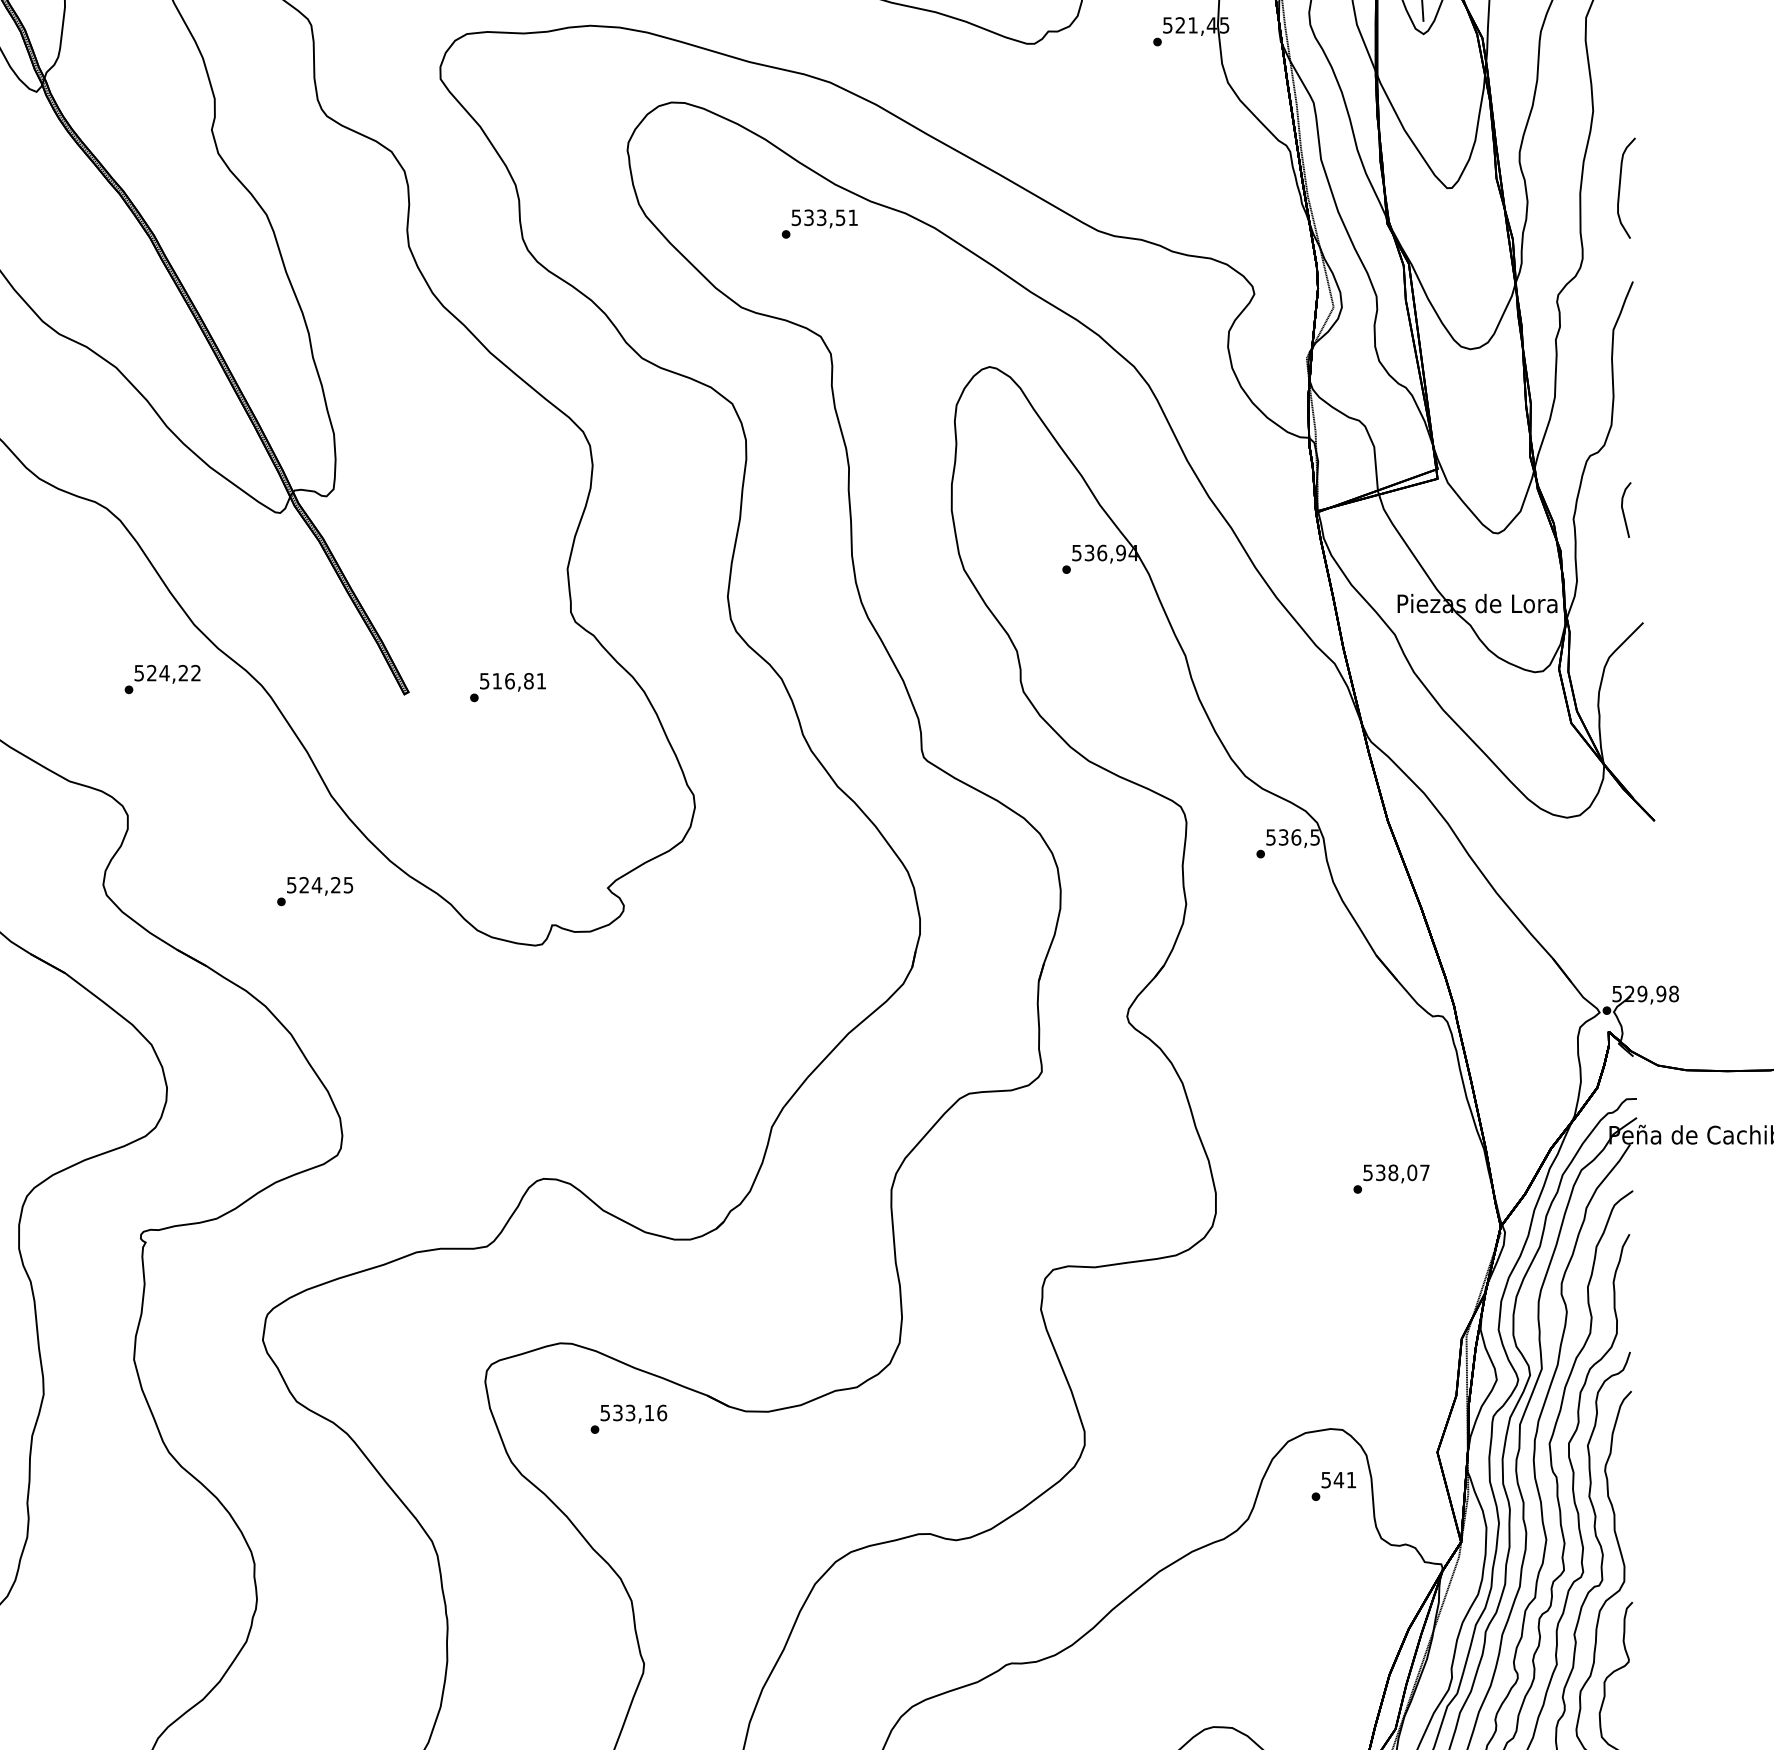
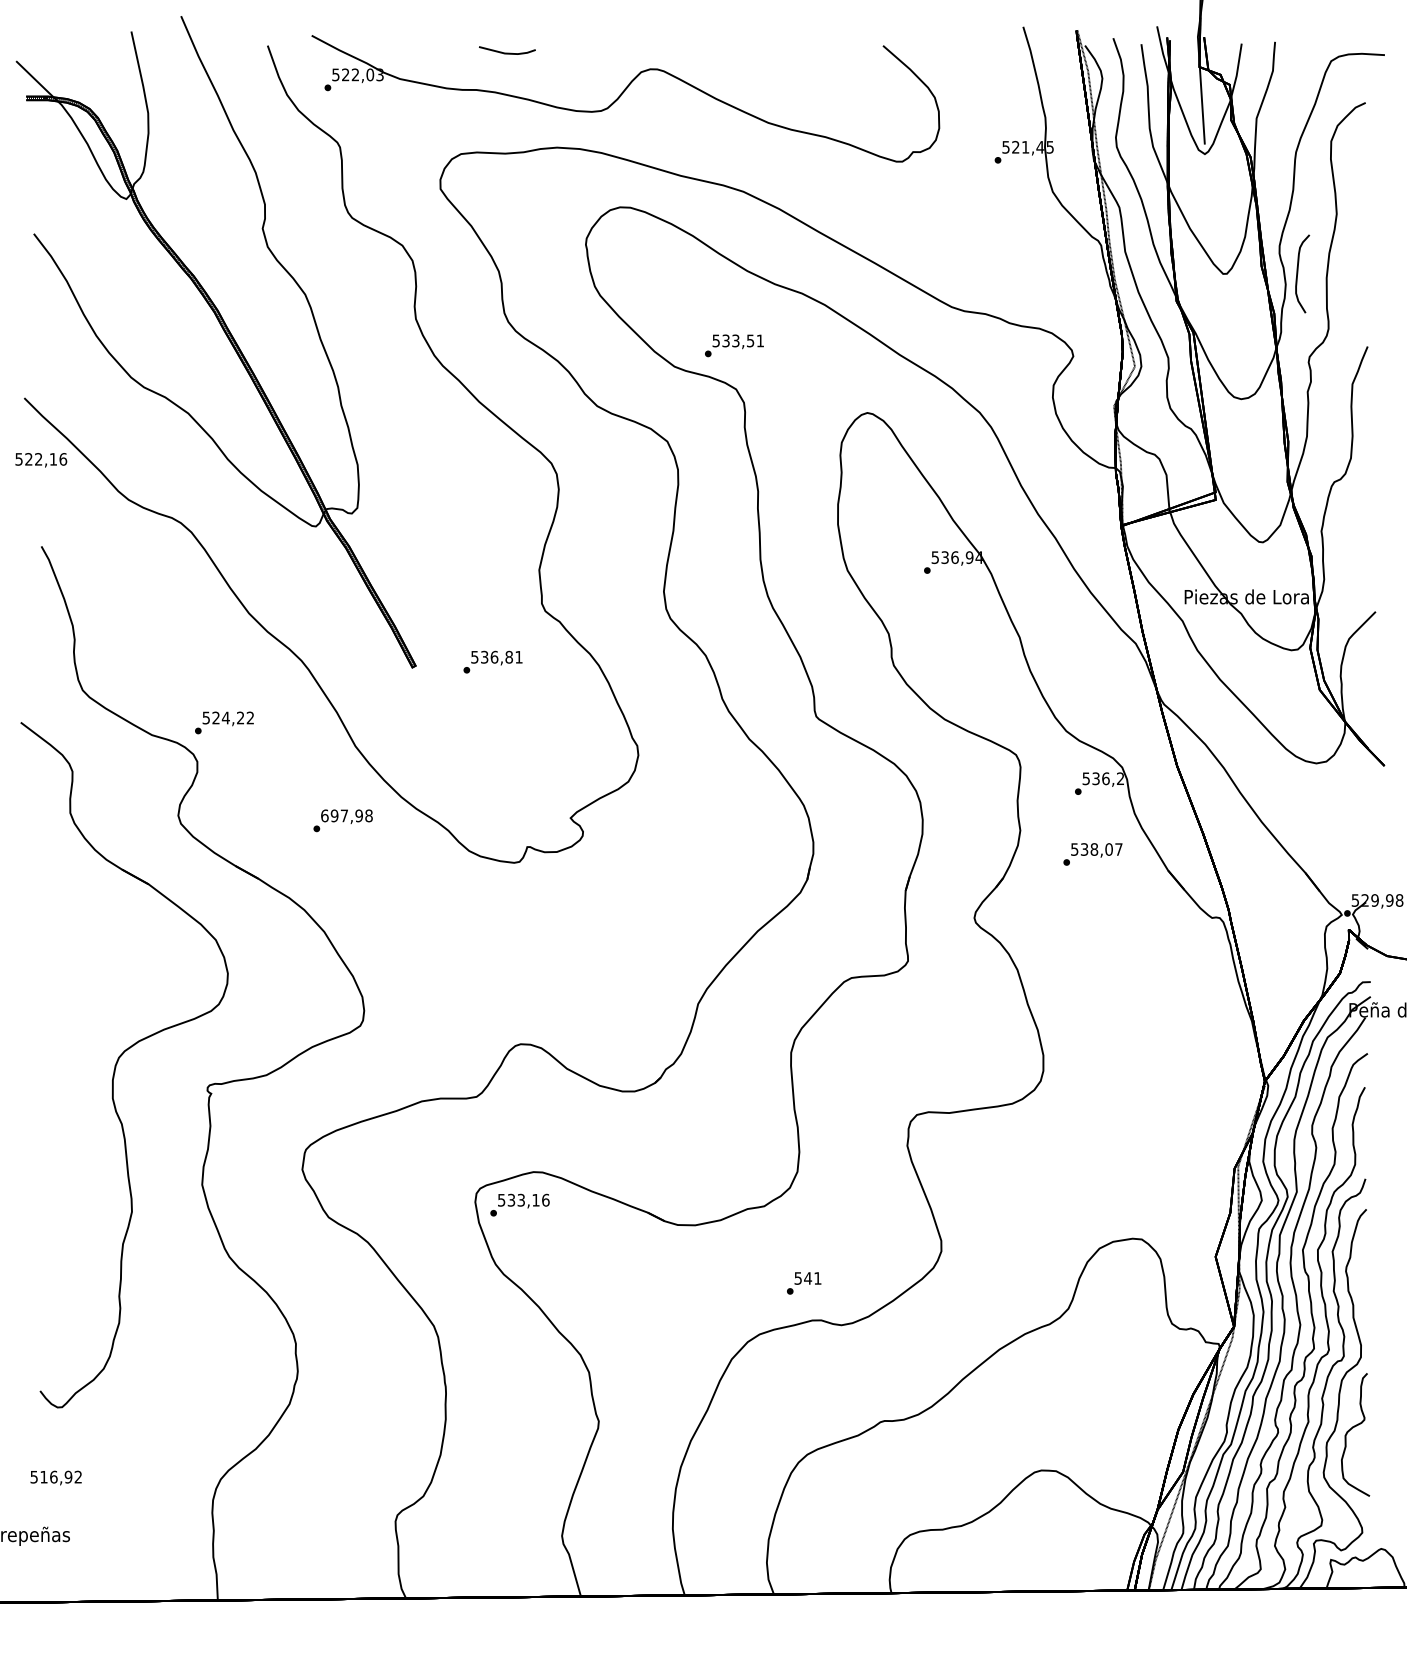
curve: (1621, 187) -> (1298, 273), moved
text: (819, 223) -> (734, 345), moved
line: (1623, 509) -> (1360, 523), removed
text: (162, 678) -> (224, 722), moved
text: (497, 680) -> (484, 656), 516,81 -> 536,81
text: (1315, 837) -> (1120, 778), 536,5 -> 536,2
text: (319, 884) -> (346, 815), 524,25 -> 697,98
text: (1390, 1179) -> (1092, 854), moved
text: (628, 1418) -> (519, 1204), moved
text: (1334, 1486) -> (804, 1283), moved

